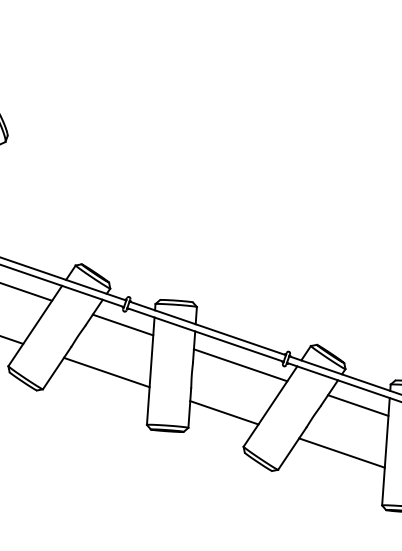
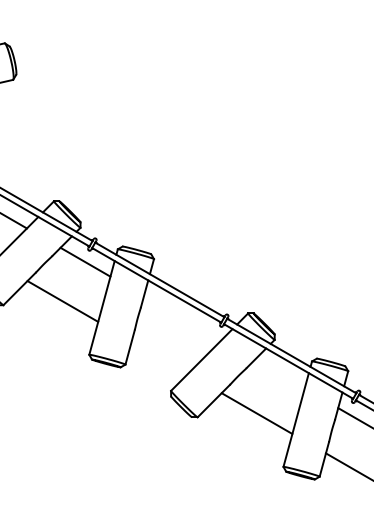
line: (240, 365) -> (182, 318), removed
line: (357, 404) -> (279, 373), removed
line: (223, 412) -> (159, 357), removed

